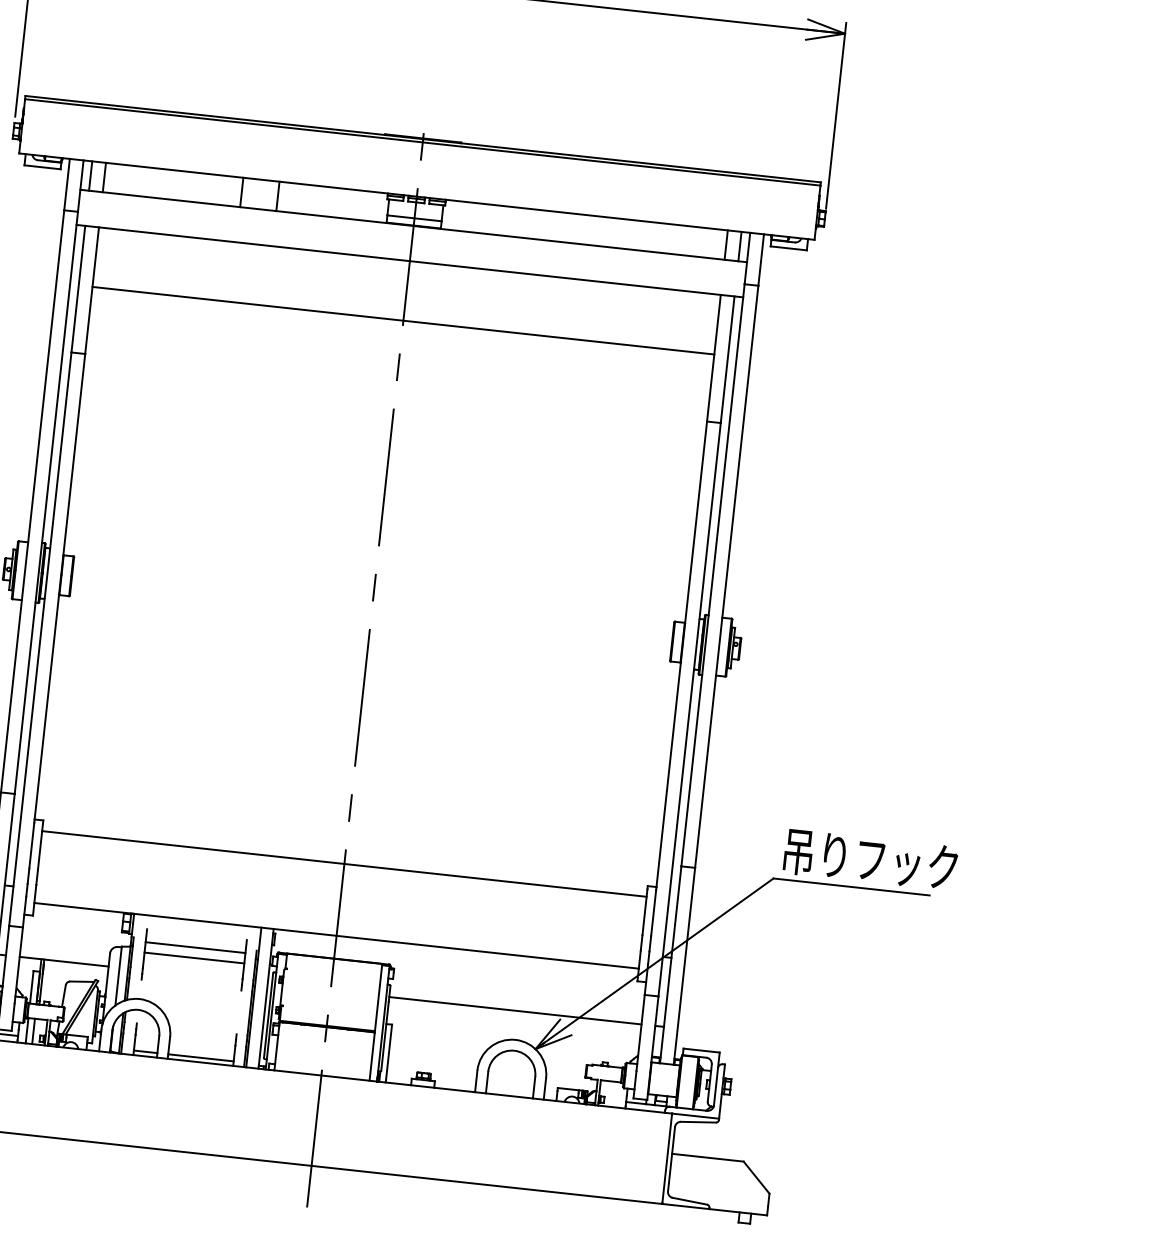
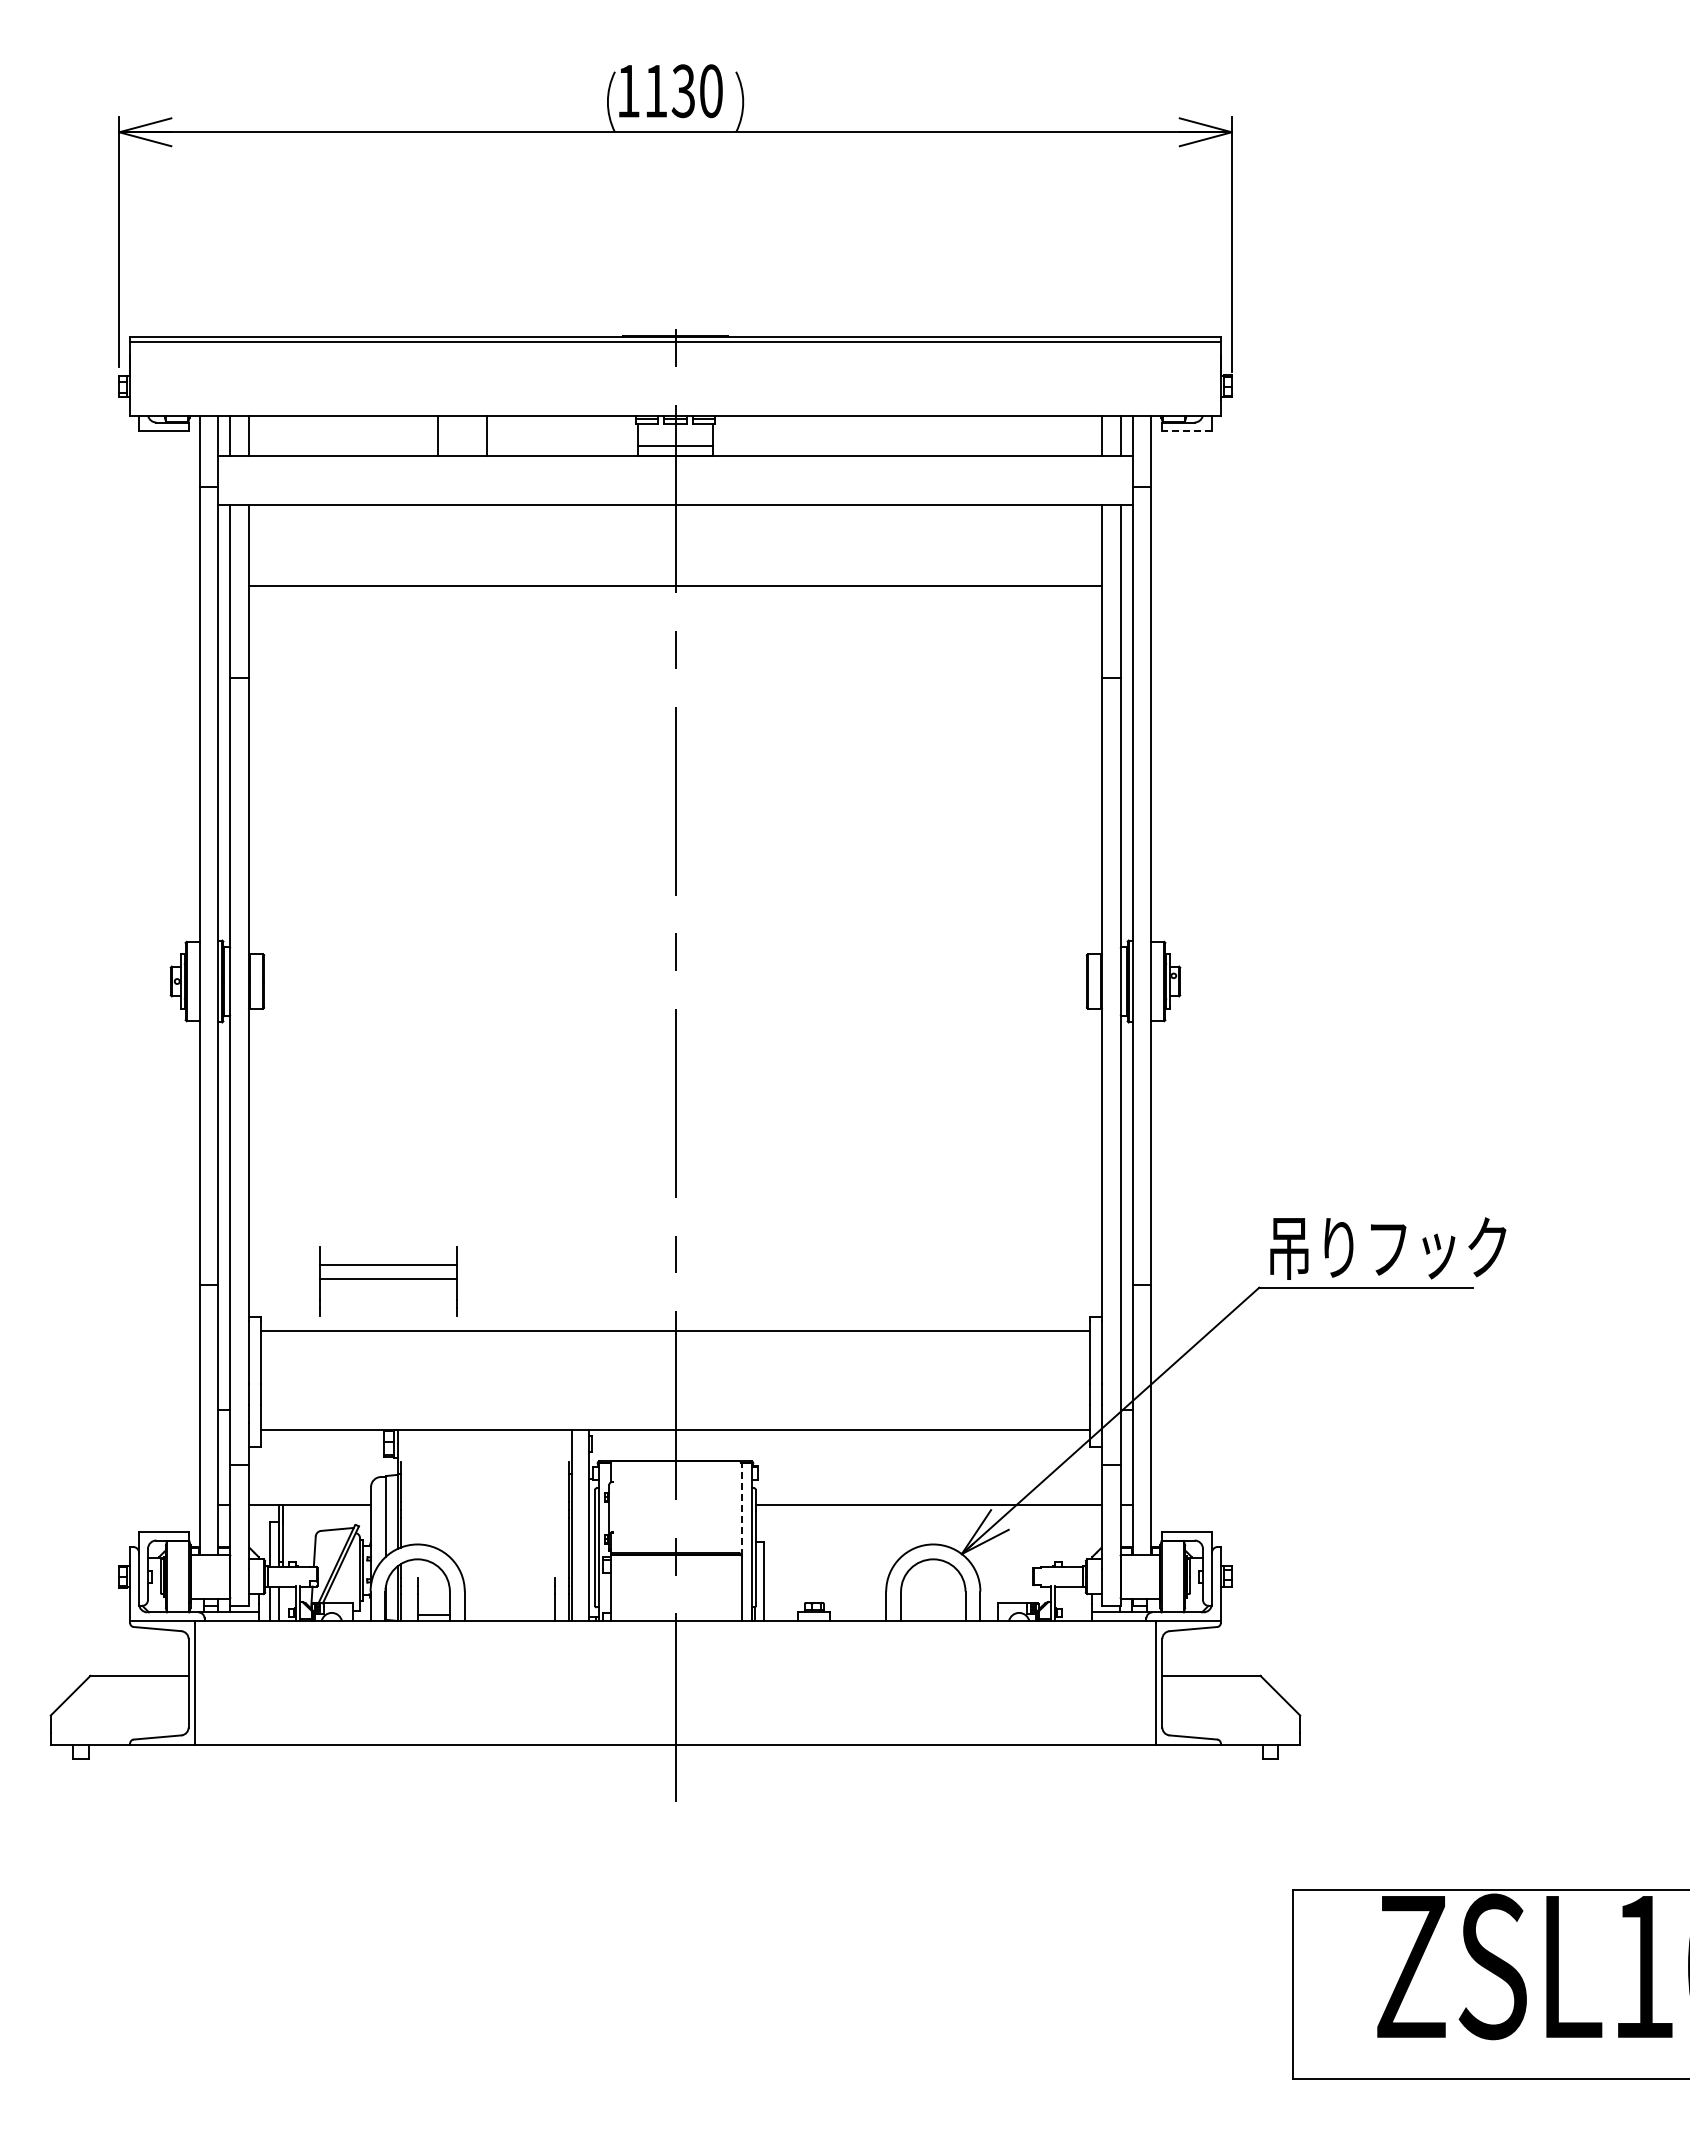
line: (789, 248) -> (1187, 431), solid -> dashed
part: (194, 960) -> (388, 1281), moved
line: (378, 999) -> (741, 1509), solid -> dashed
line: (200, 1058) -> (509, 1615), removed

